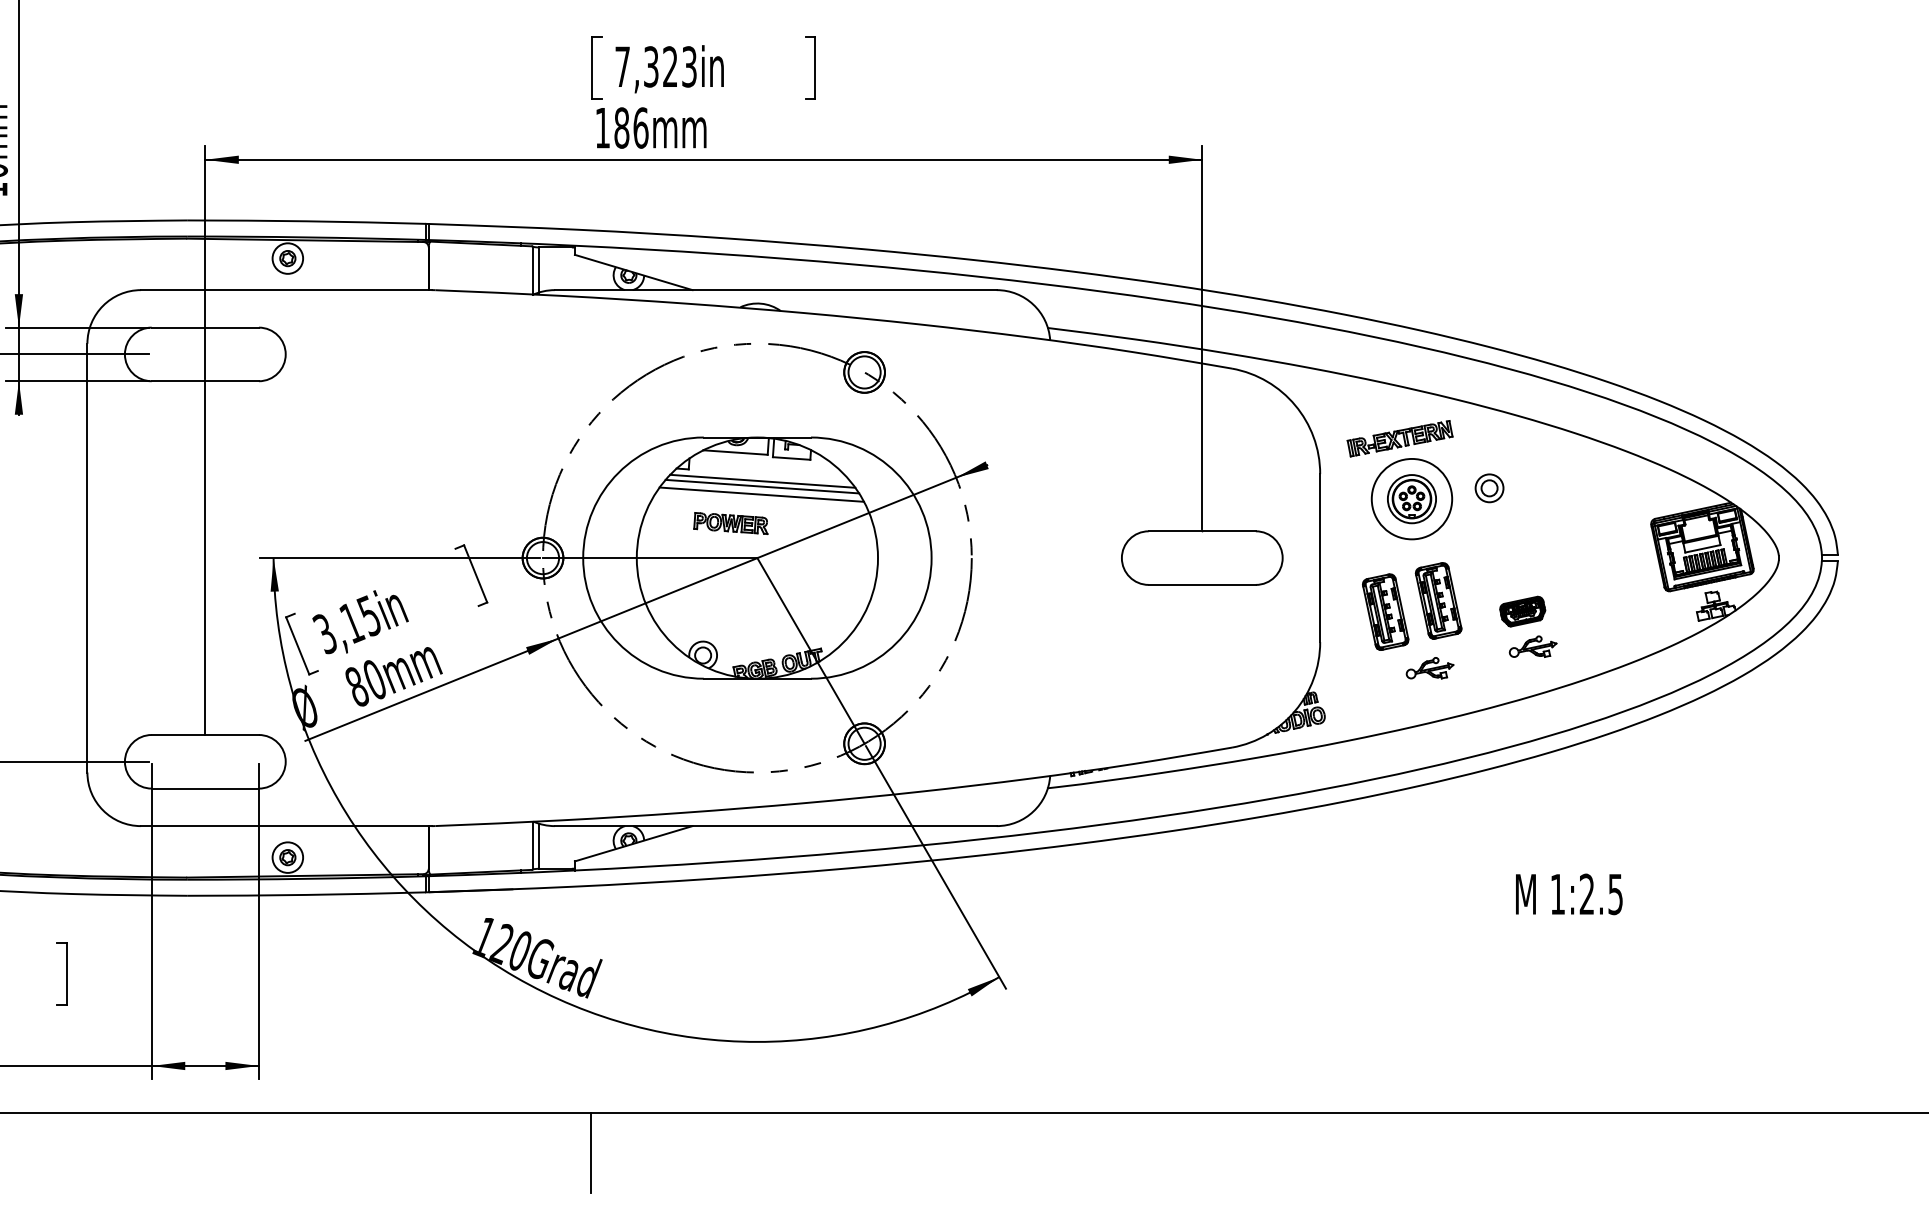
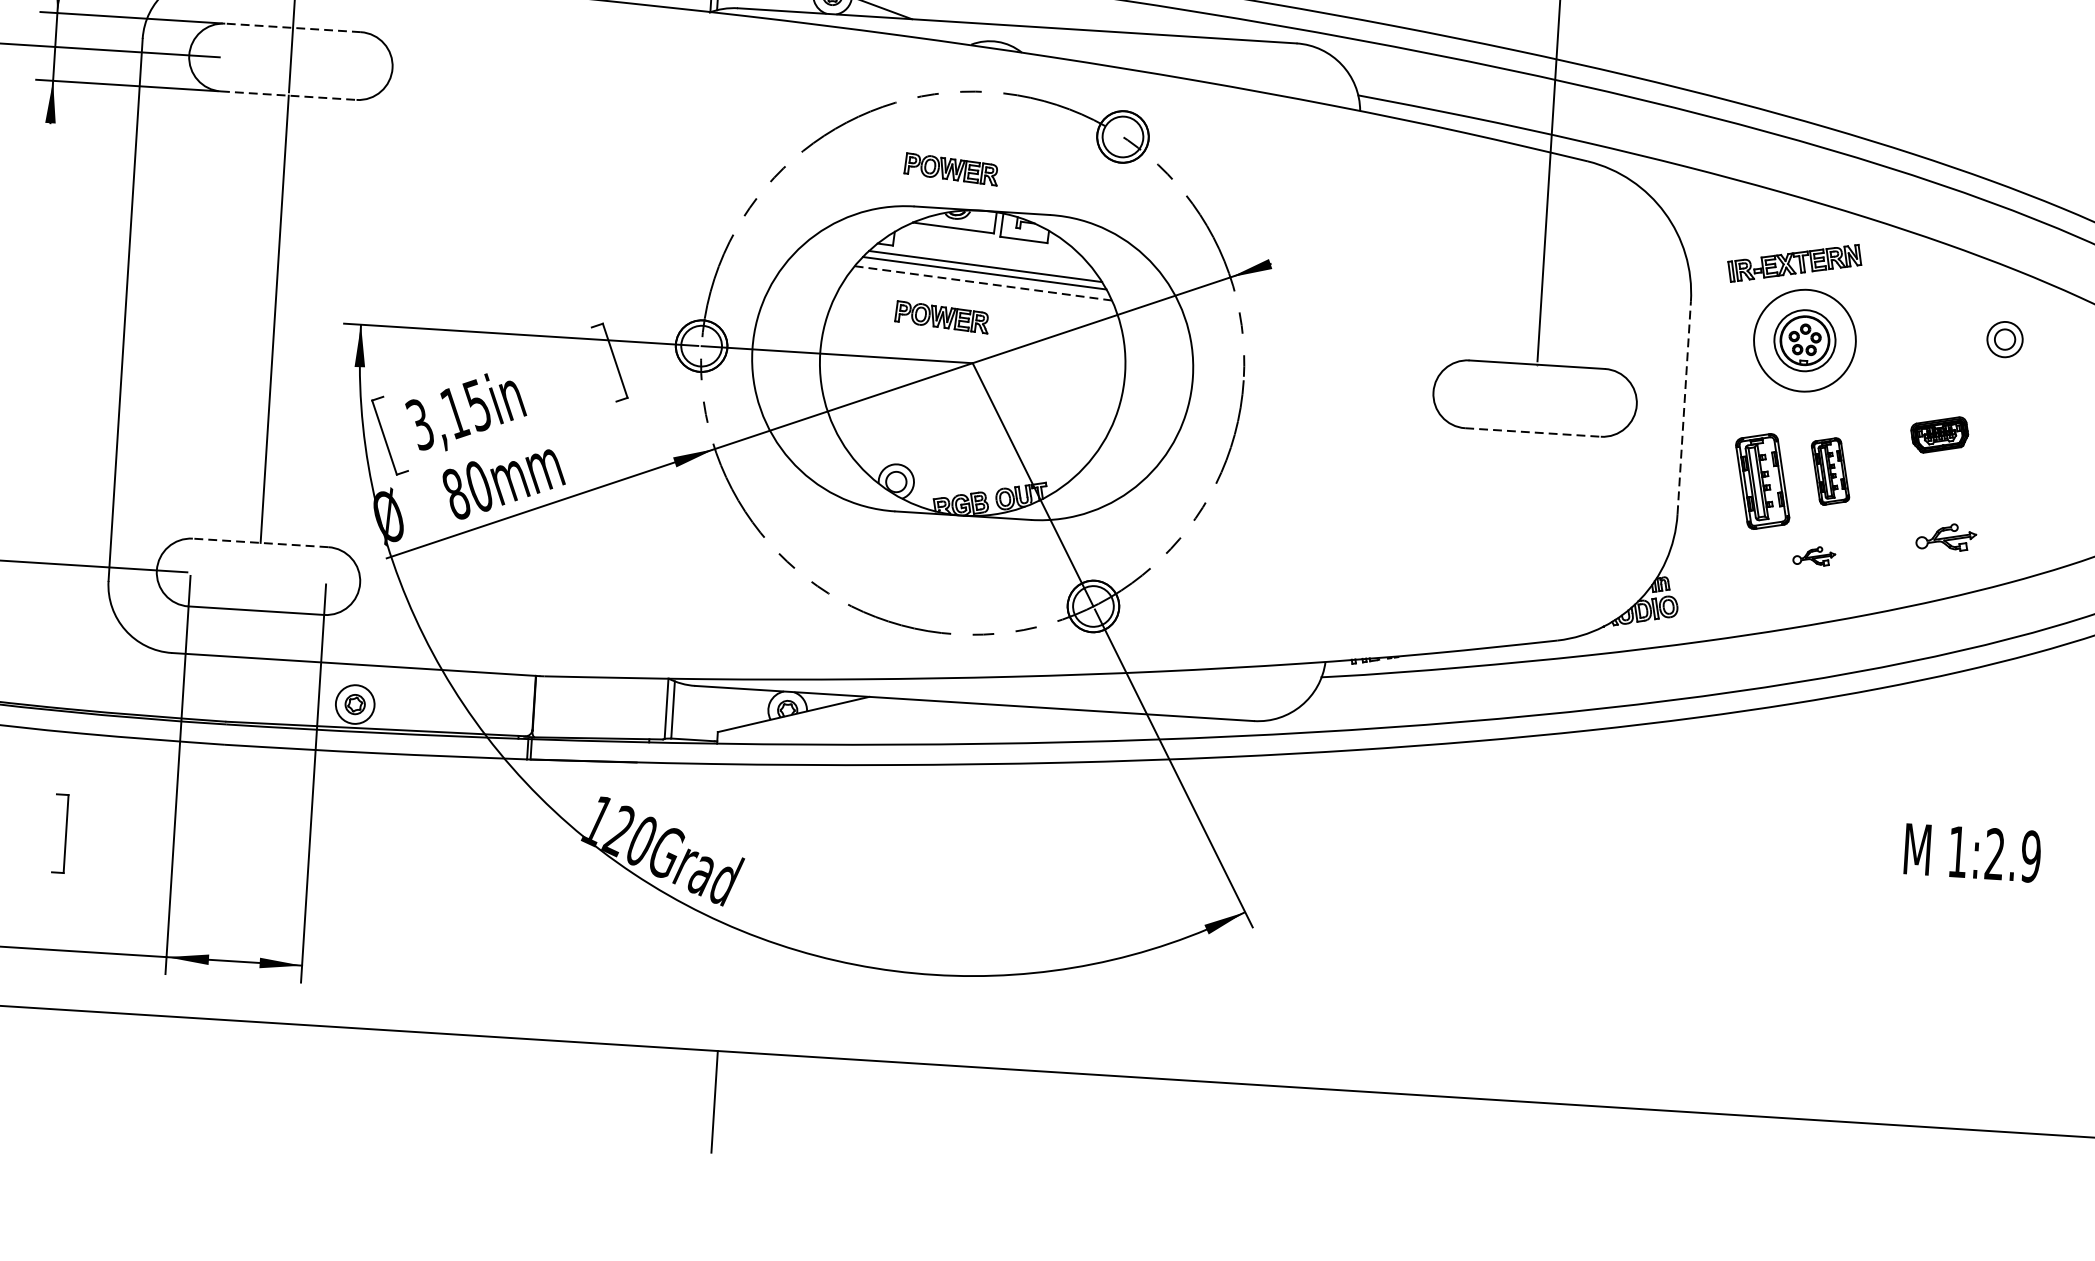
line: (205, 327) -> (293, 27), solid -> dashed
line: (205, 381) -> (288, 96), solid -> dashed
part: (730, 406) -> (950, 169), added
part: (1489, 488) -> (2004, 339), moved
line: (762, 494) -> (984, 283), solid -> dashed
line: (1320, 557) -> (1684, 407), solid -> dashed
line: (1202, 584) -> (1533, 431), solid -> dashed
part: (1438, 600) -> (1830, 470), size x0.7
part: (1522, 611) -> (1939, 434), moved
part: (1429, 668) -> (1813, 556), size x0.7
line: (205, 735) -> (260, 543), solid -> dashed
text: (1615, 893) -> (2030, 855), 1:2.5 -> 1:2.9

